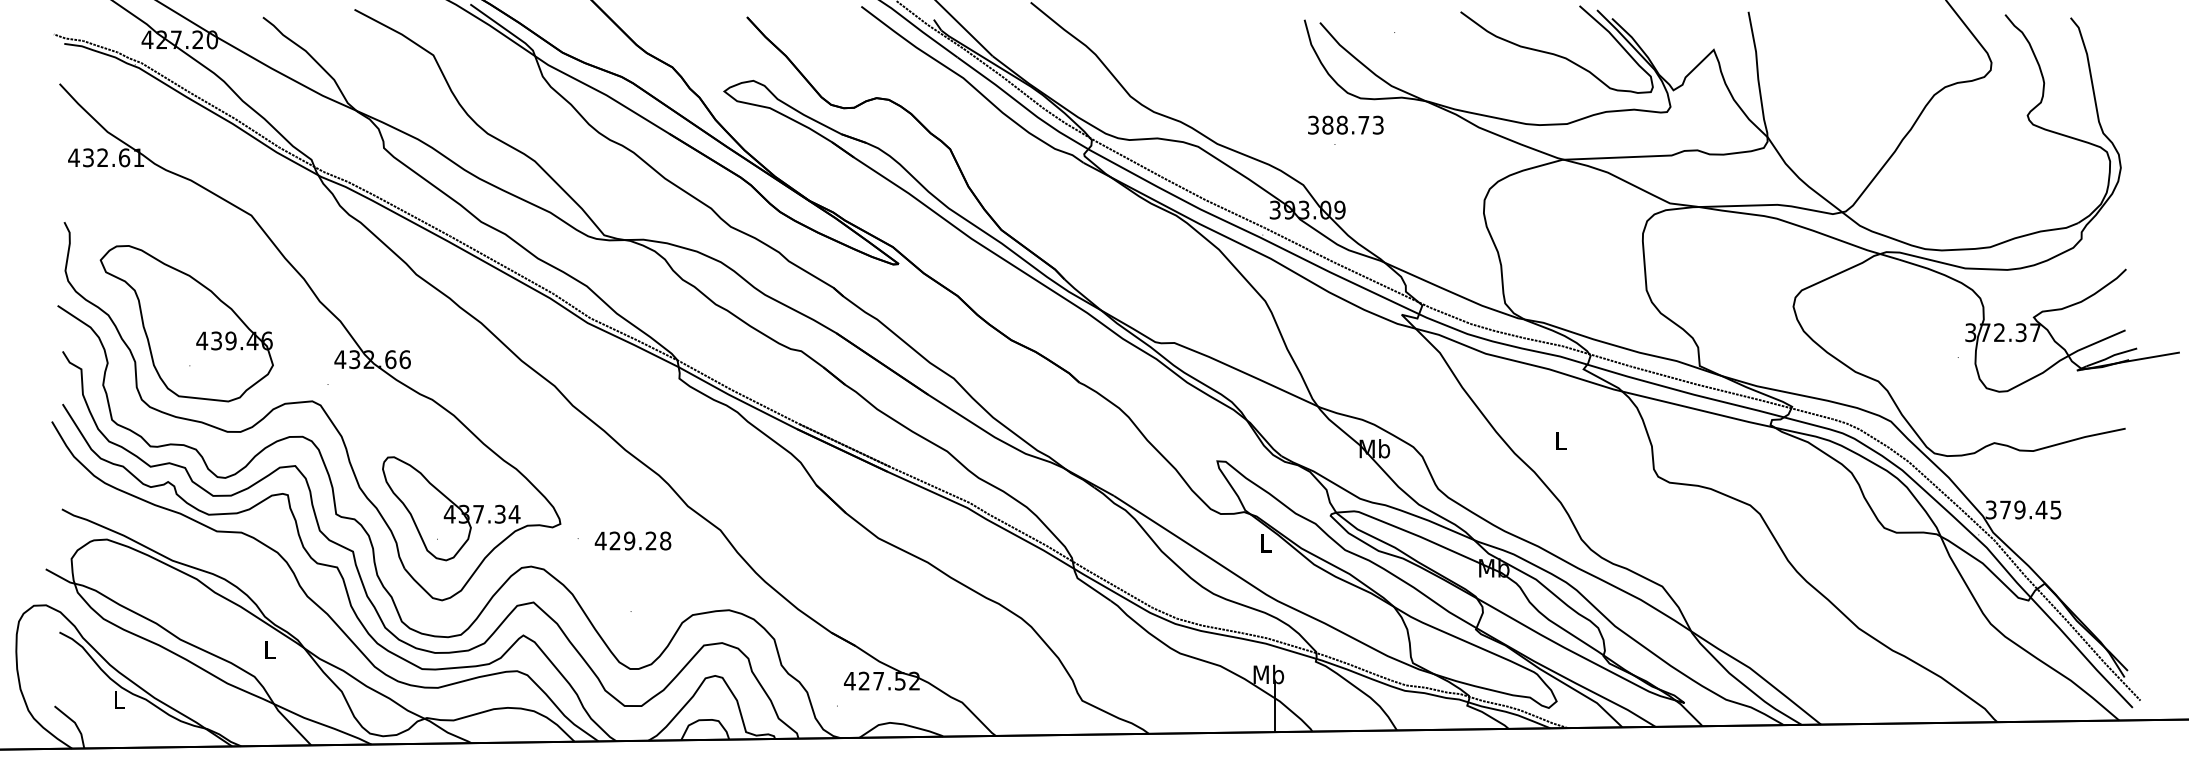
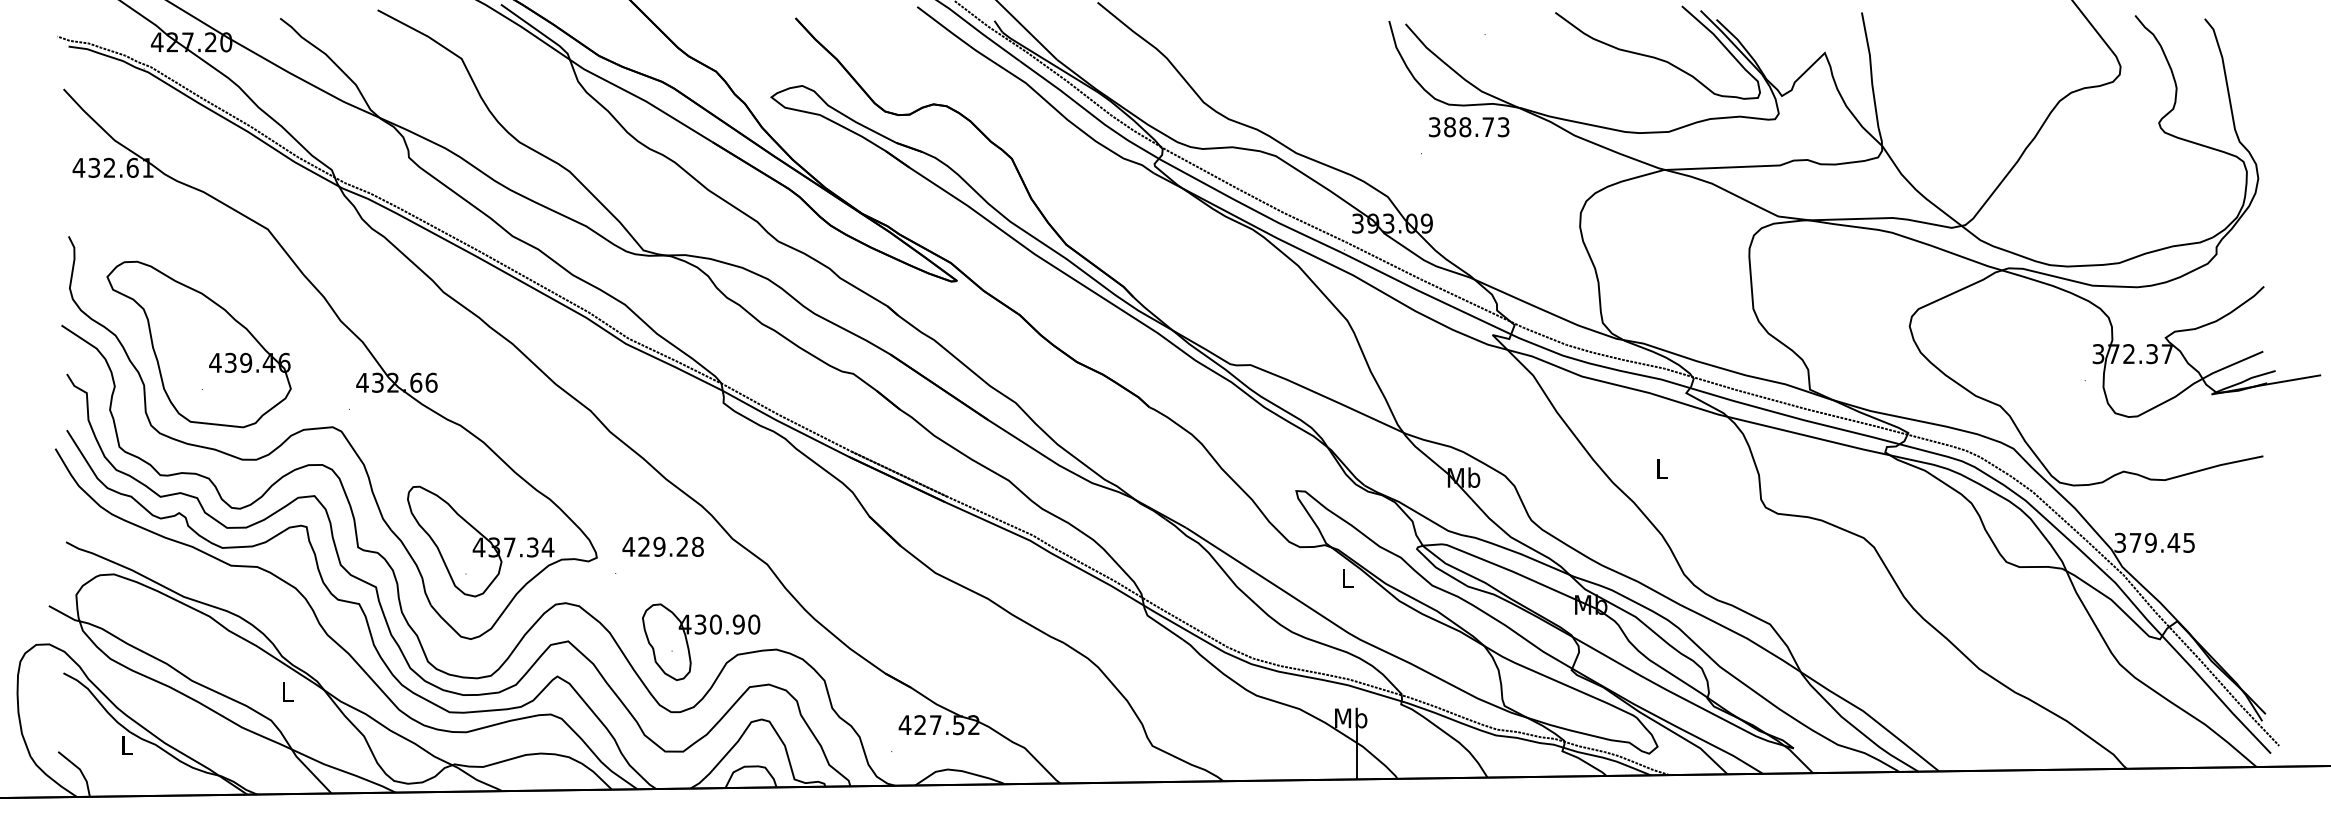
text: (1346, 125) -> (1469, 127), moved
text: (632, 540) -> (662, 546), moved
part: (658, 596) -> (701, 634), added

